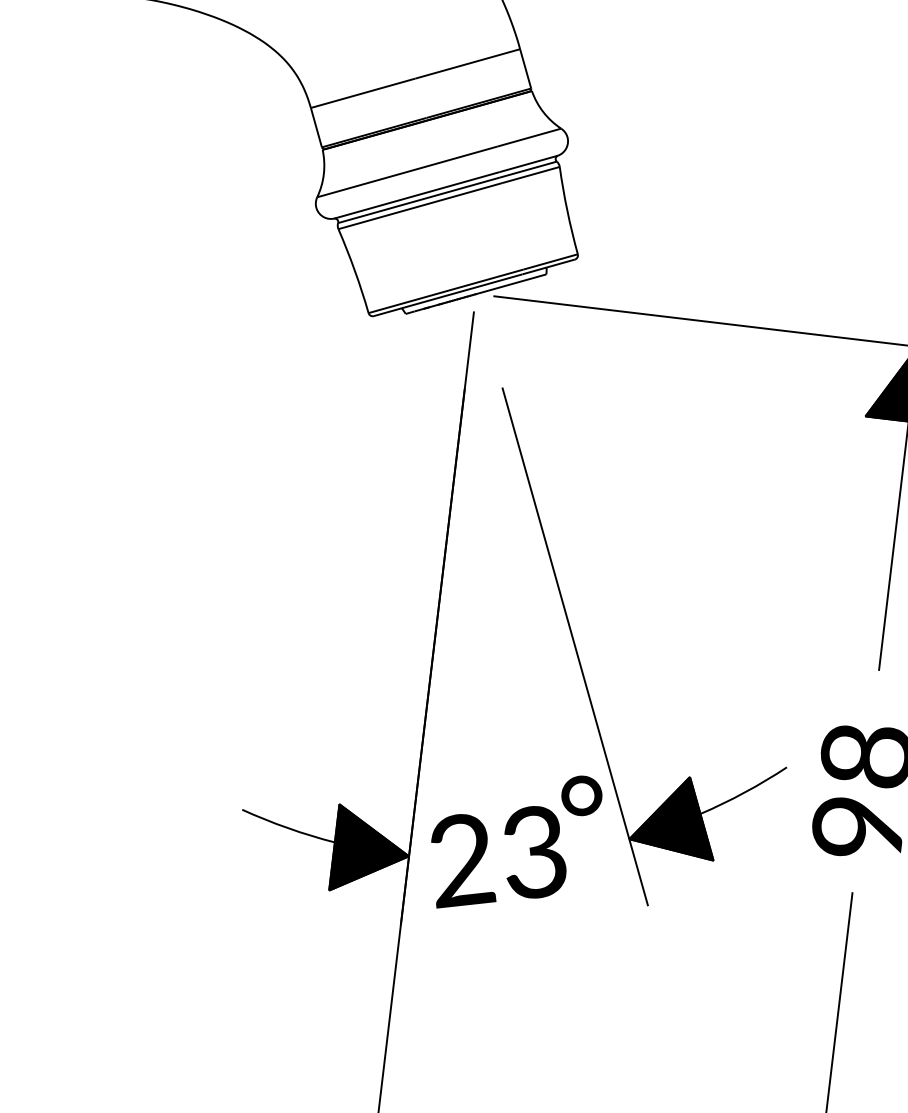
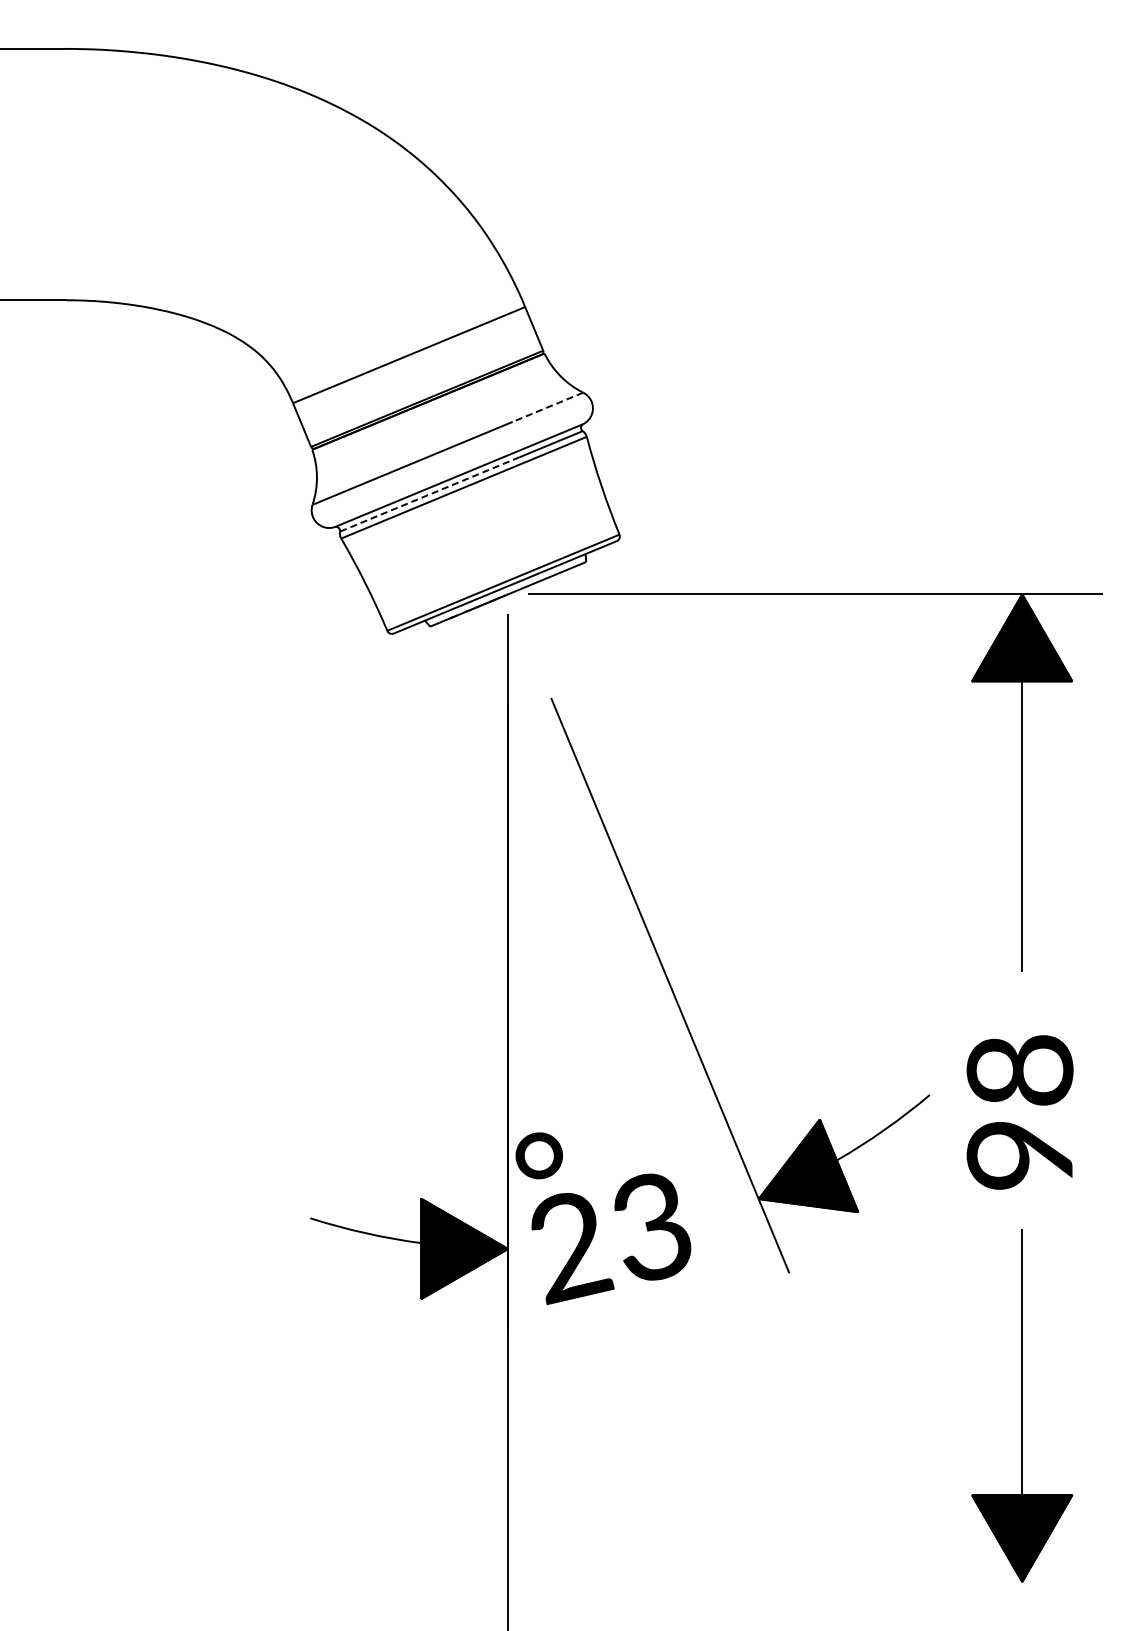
line: (529, 137) -> (547, 407), solid -> dashed
line: (418, 200) -> (429, 494), solid -> dashed
text: (581, 795) -> (538, 1155), moved

